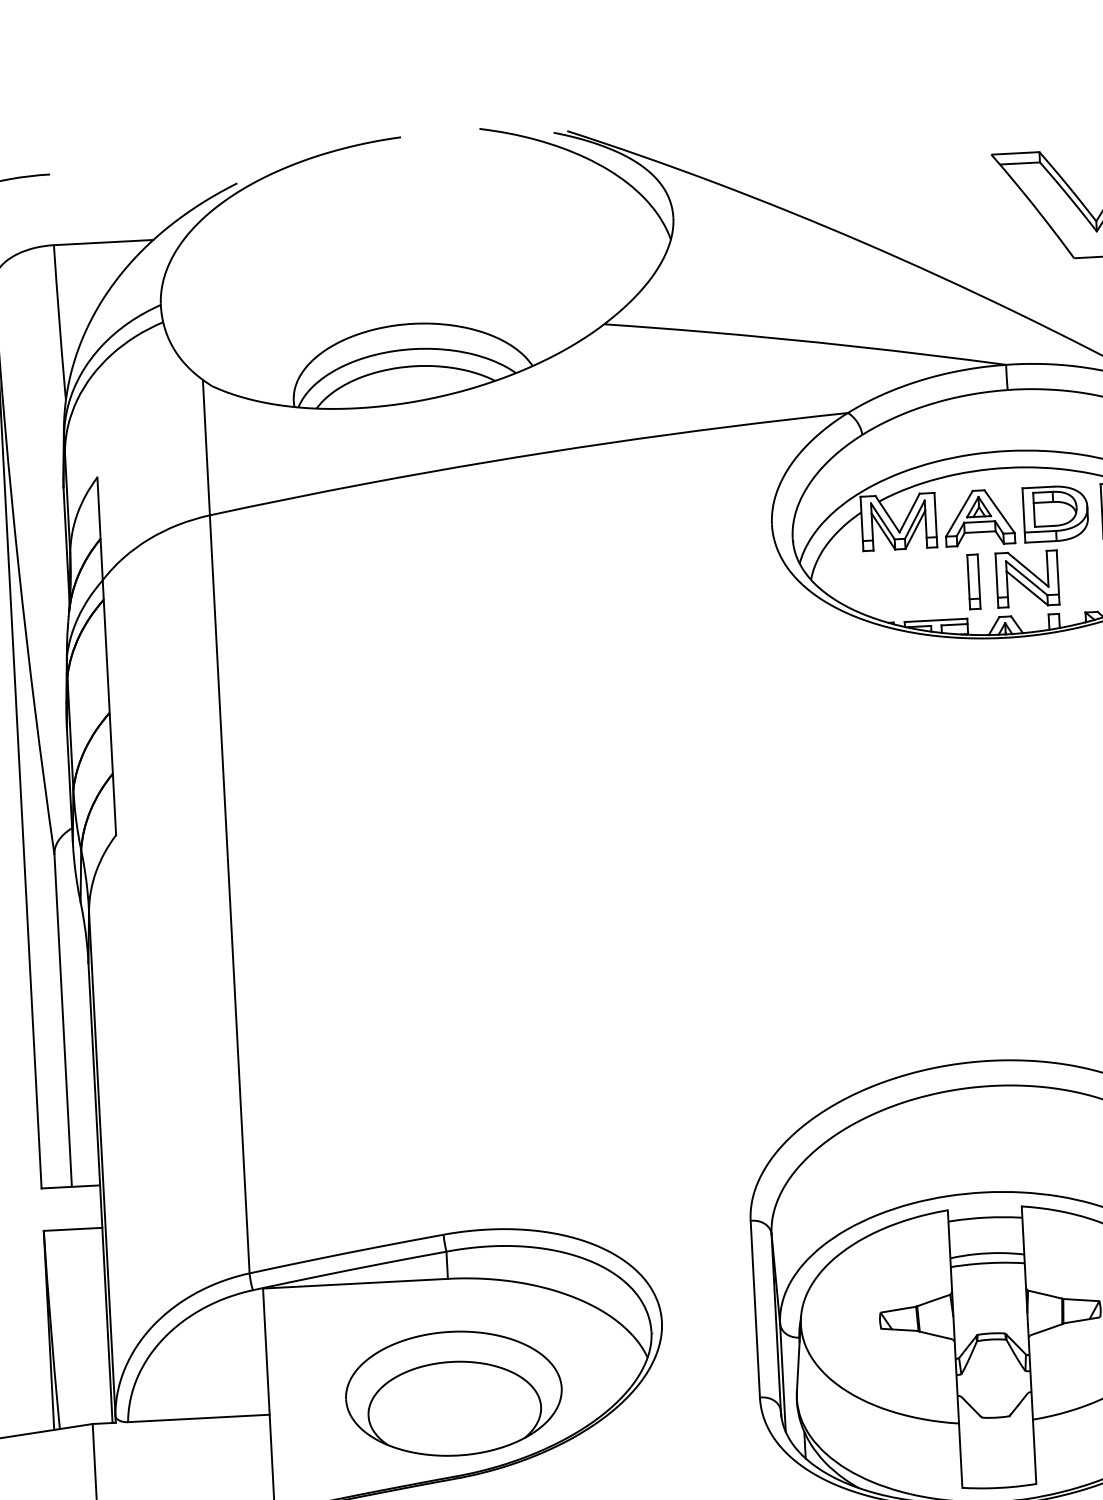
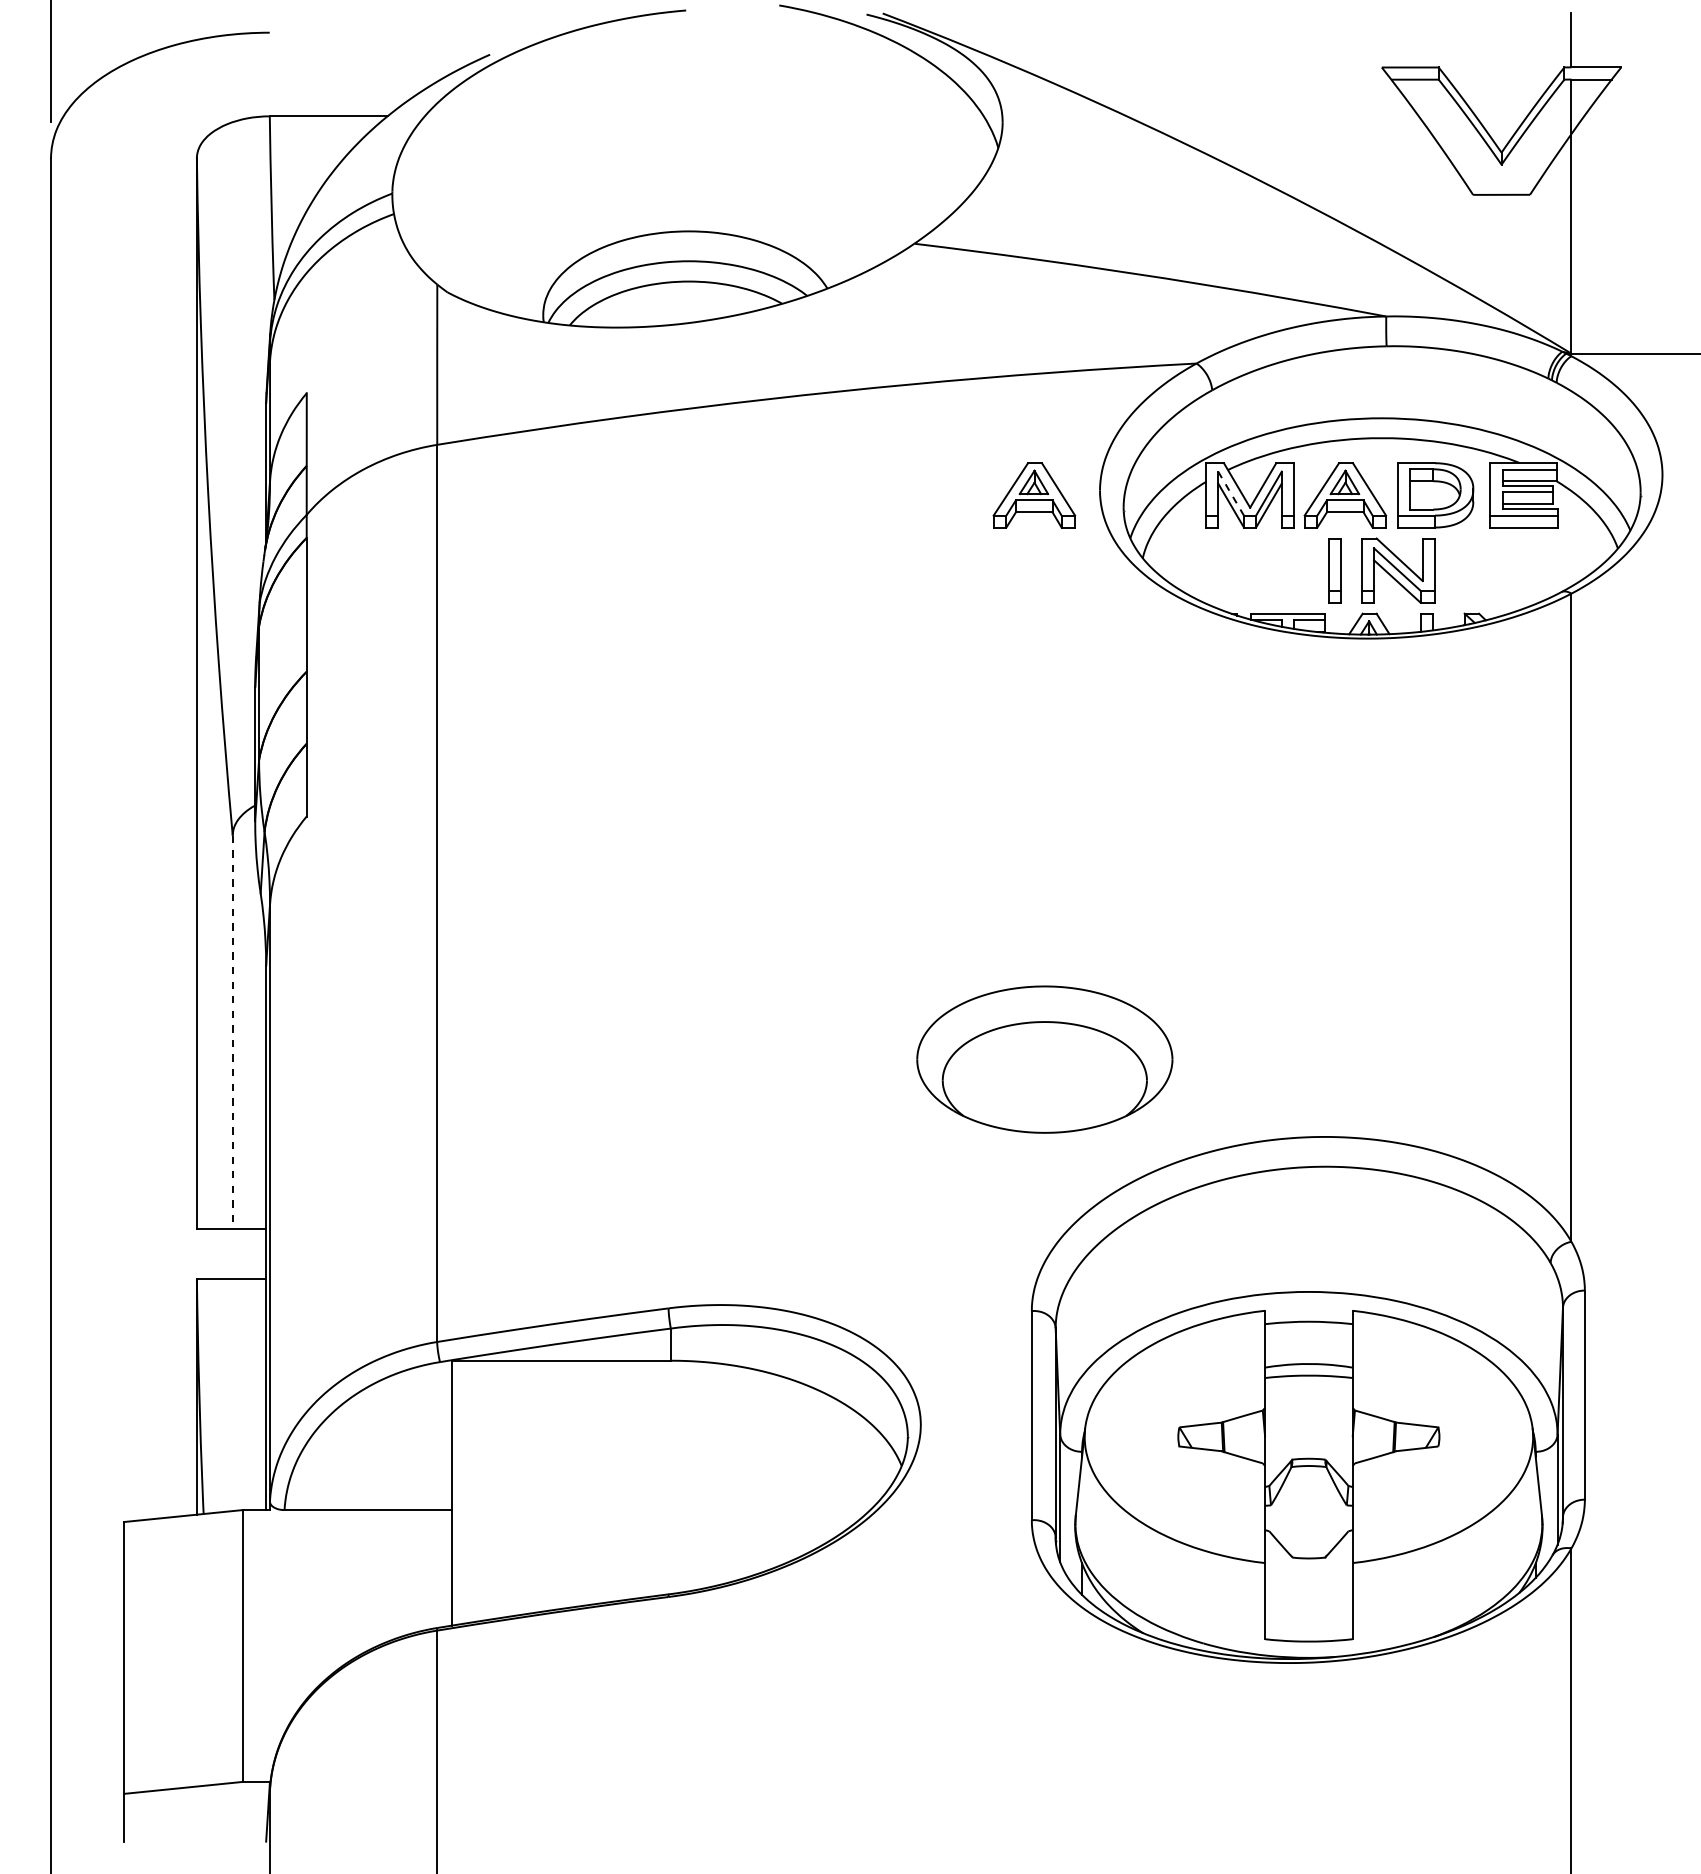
line: (883, 522) -> (1231, 494), solid -> dashed
part: (716, 531) -> (1034, 495), added
line: (62, 1020) -> (232, 1032), solid -> dashed
part: (453, 1393) -> (1044, 1059), moved

